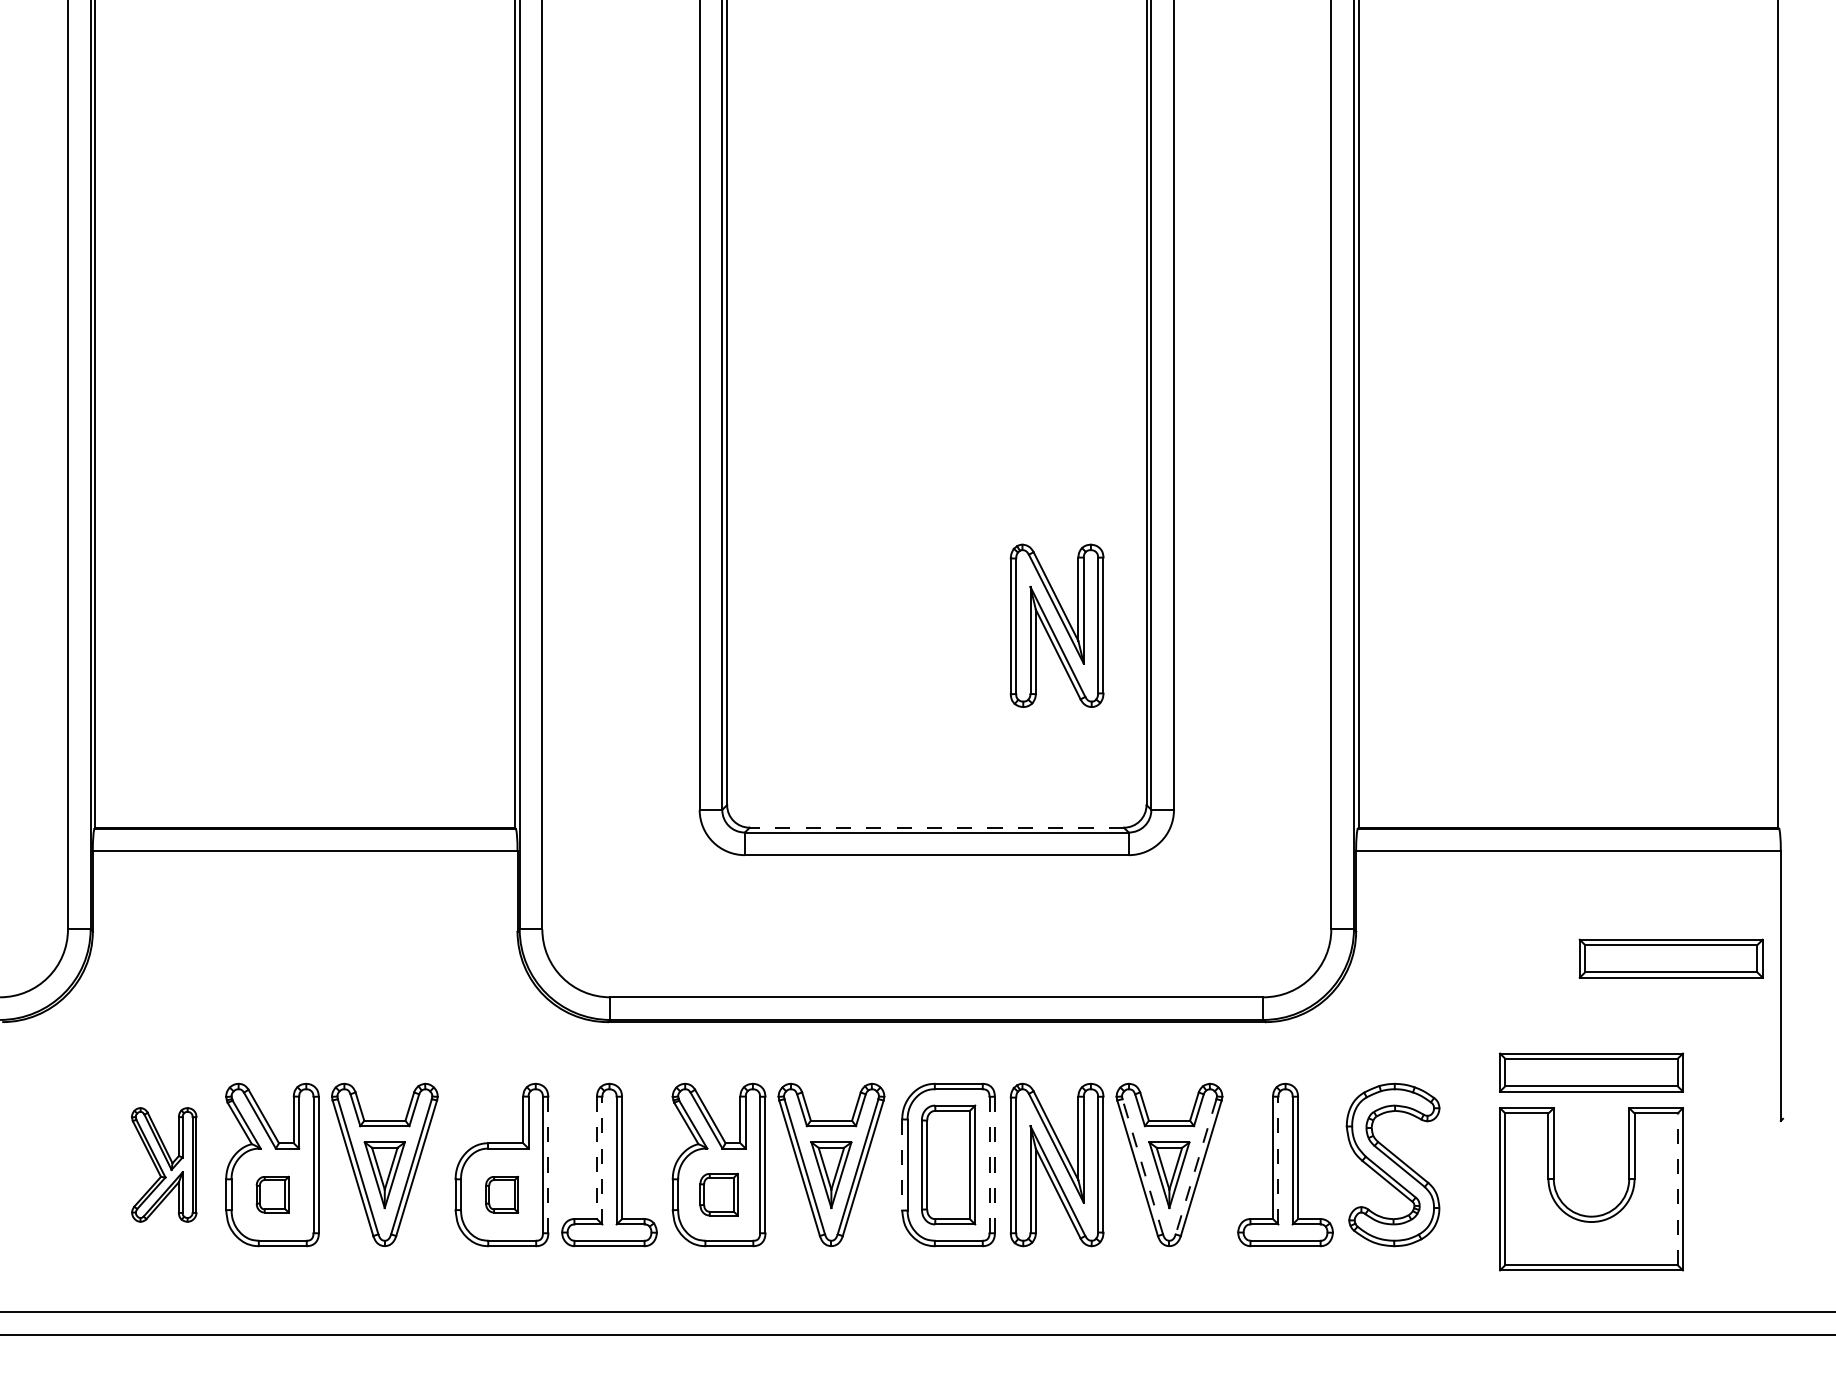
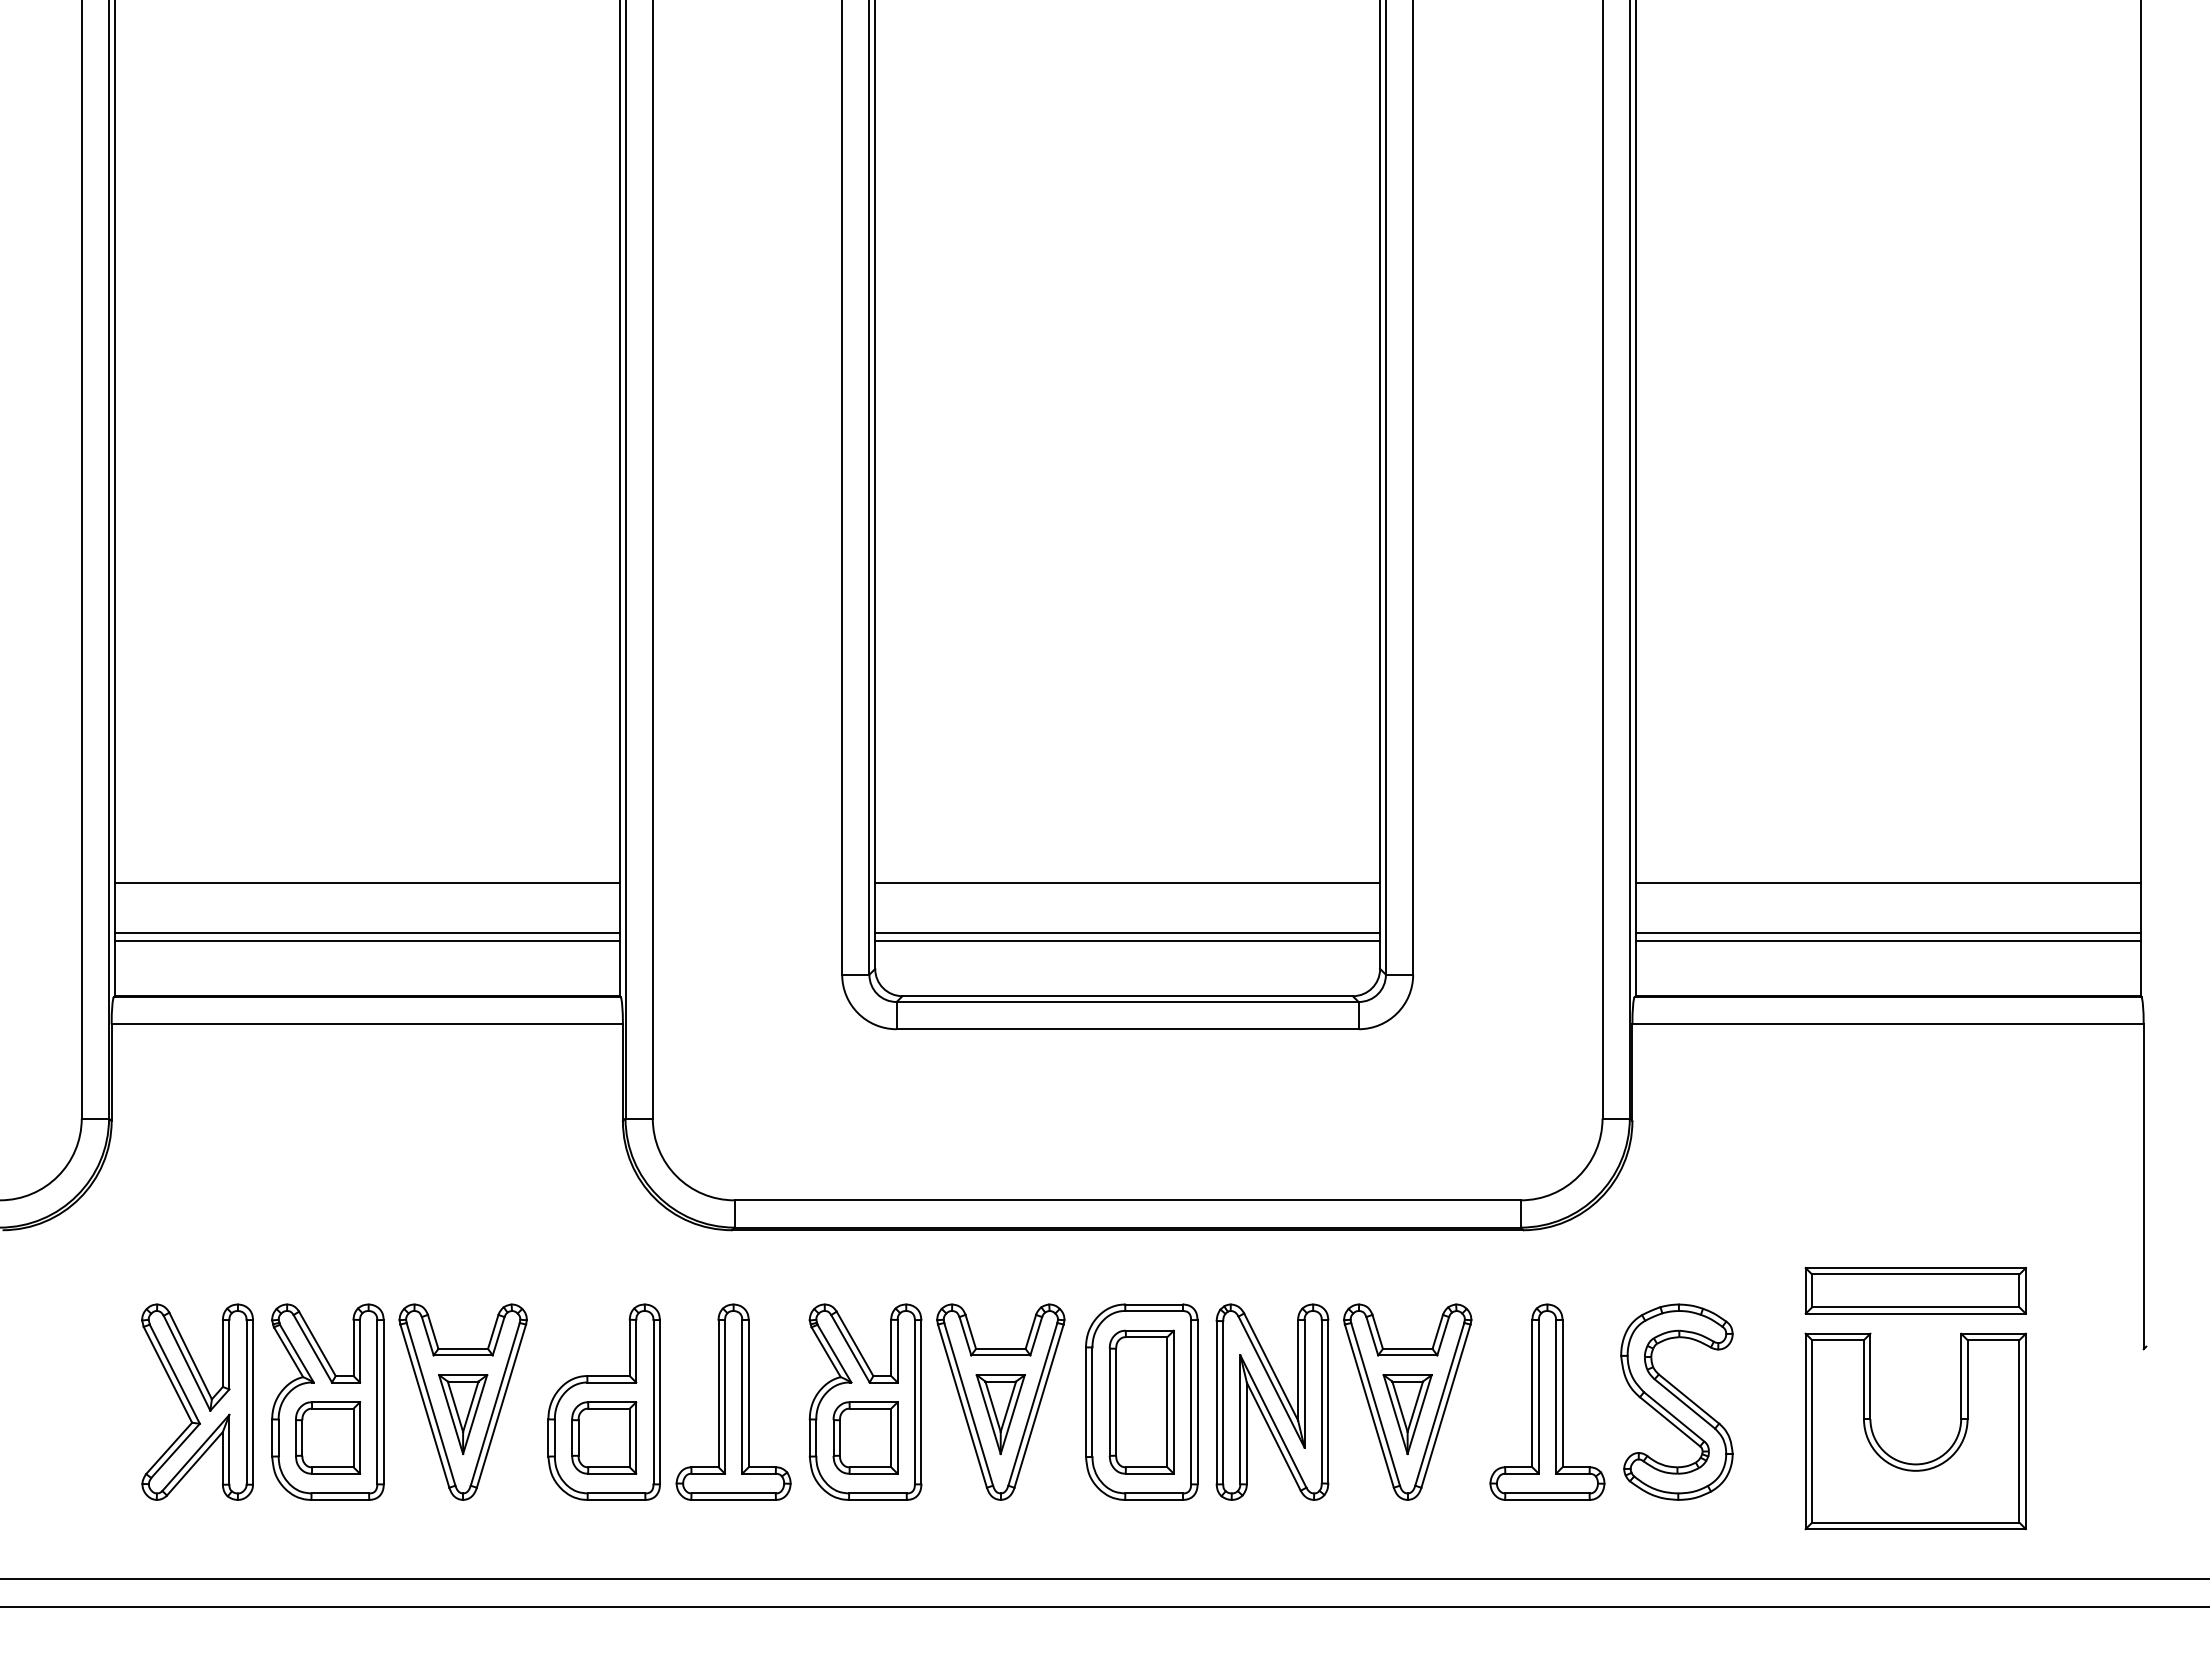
part: (1057, 625) -> (1272, 752), removed
line: (304, 734) -> (366, 883), added
line: (936, 734) -> (1127, 883), added
line: (1568, 734) -> (1887, 883), added
line: (304, 775) -> (366, 933), added
line: (936, 775) -> (1127, 933), added
line: (1568, 775) -> (1887, 933), added
line: (304, 781) -> (366, 940), added
line: (936, 781) -> (1127, 940), added
line: (1568, 781) -> (1887, 940), added
line: (936, 827) -> (1127, 996), dashed -> solid
part: (1671, 958) -> (2011, 1153), removed
line: (596, 1157) -> (718, 1393), dashed -> solid
line: (602, 1160) -> (725, 1396), dashed -> solid
line: (1278, 1160) -> (1538, 1396), dashed -> solid
part: (164, 1164) -> (197, 1401), size x1.43
line: (547, 1164) -> (659, 1401), dashed -> solid
line: (994, 1164) -> (1197, 1401), dashed -> solid
line: (902, 1165) -> (1086, 1402), dashed -> solid
line: (989, 1165) -> (1191, 1402), dashed -> solid
line: (1142, 1166) -> (1375, 1404), dashed -> solid
line: (1195, 1166) -> (1439, 1404), dashed -> solid
line: (1677, 1188) -> (2019, 1430), dashed -> solid
part: (272, 1194) -> (328, 1437), size x1.67
part: (502, 1194) -> (604, 1437), size x1.67
part: (719, 1194) -> (865, 1437), size x1.43

